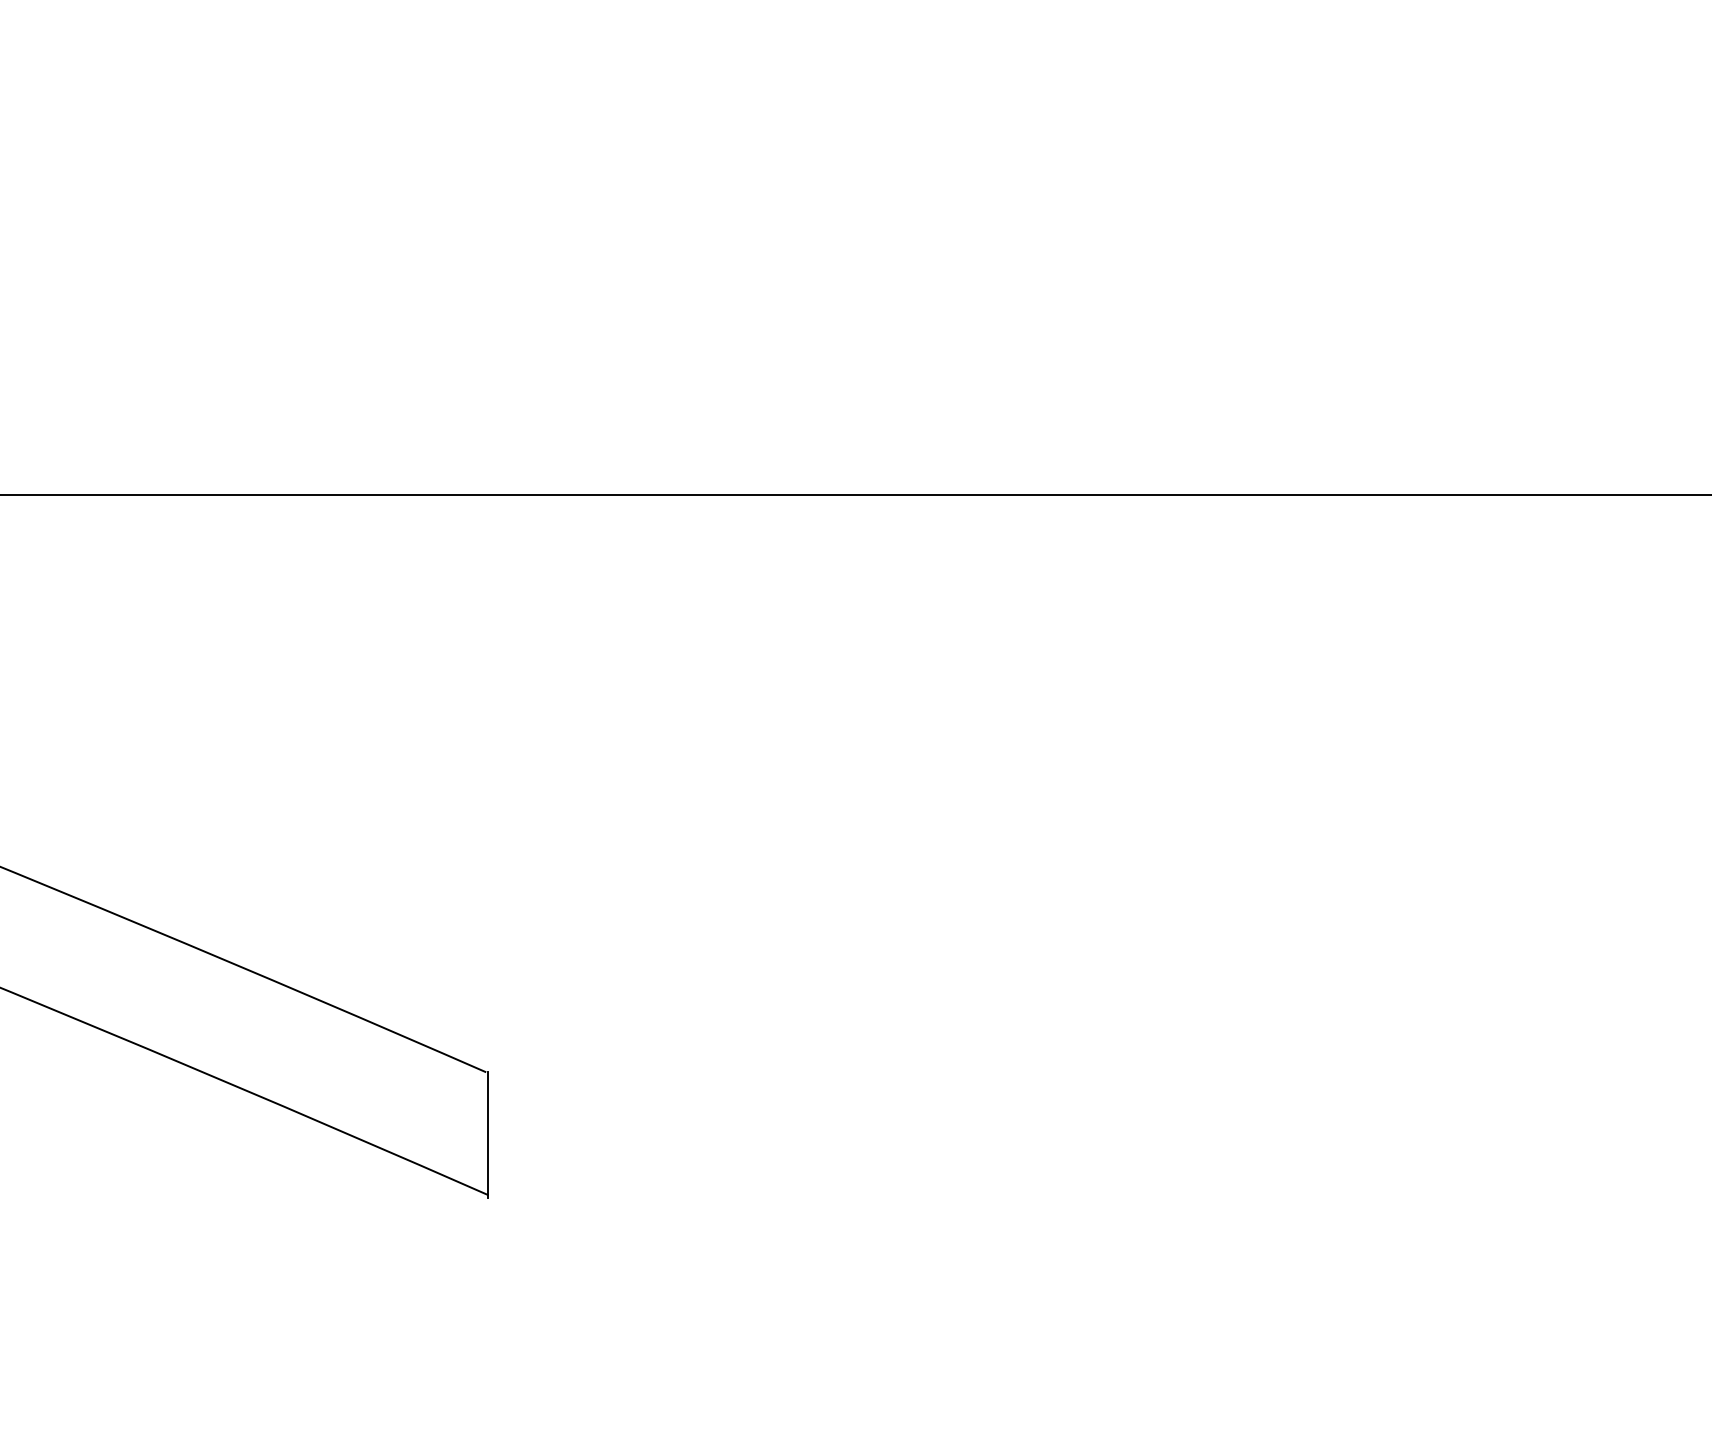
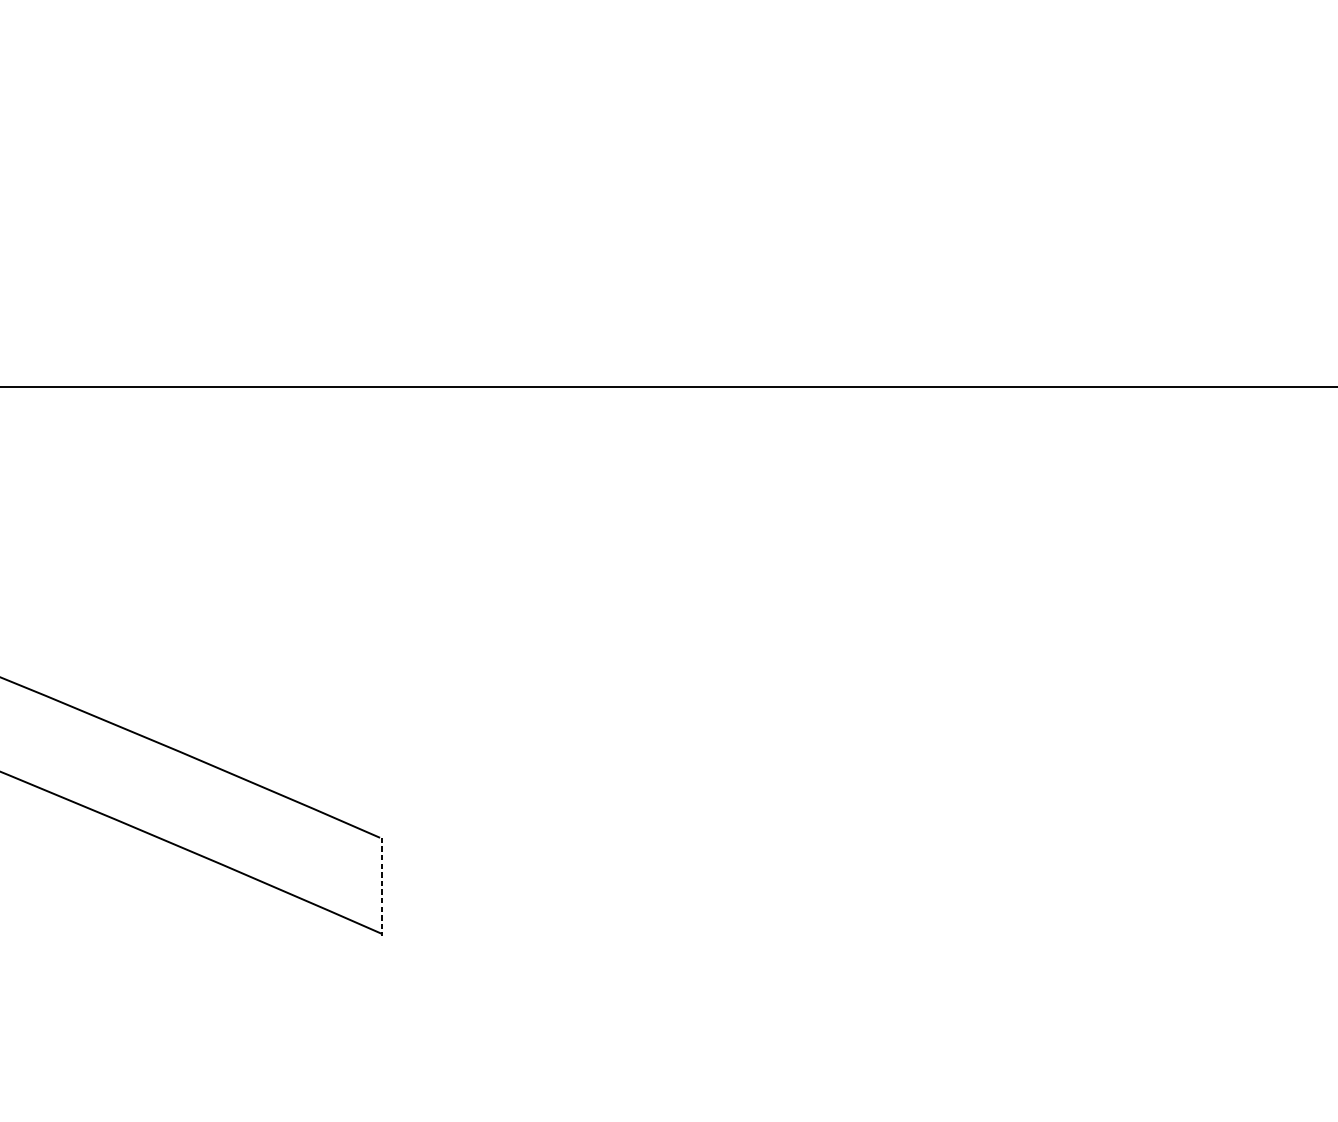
line: (488, 1134) -> (381, 886), solid -> dashed

